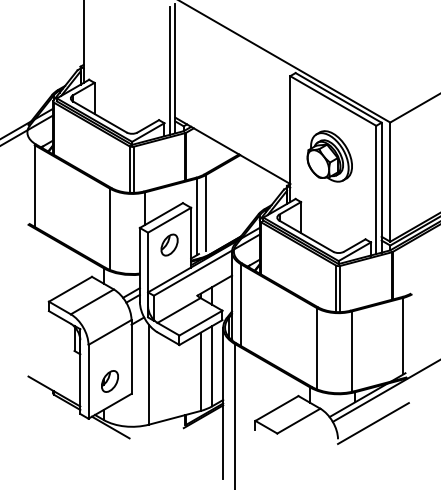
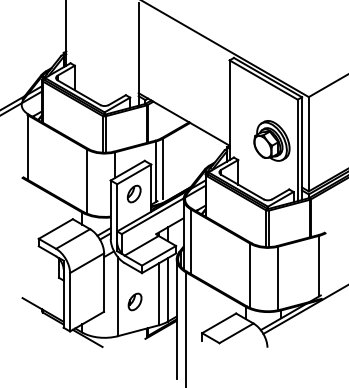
line: (169, 69) -> (134, 55), removed
part: (329, 155) -> (271, 140), moved
part: (109, 380) -> (134, 301), moved
line: (373, 423) -> (295, 335), removed

